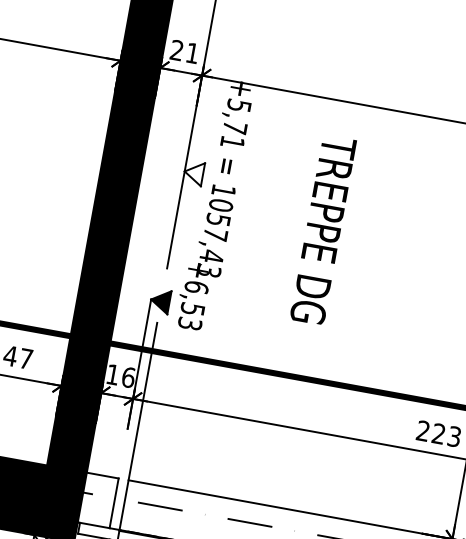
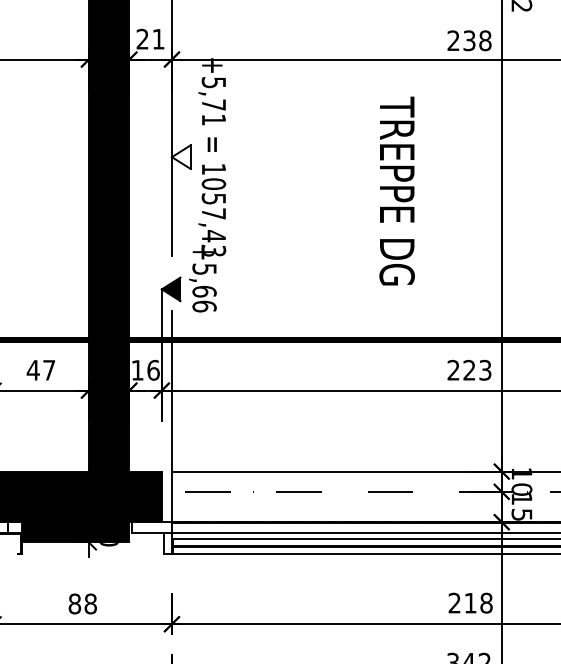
text: (322, 229) -> (396, 190), moved
text: (193, 305) -> (204, 287), +6,53 -> +5,66
fill: (98, 500) -> (145, 496), added

